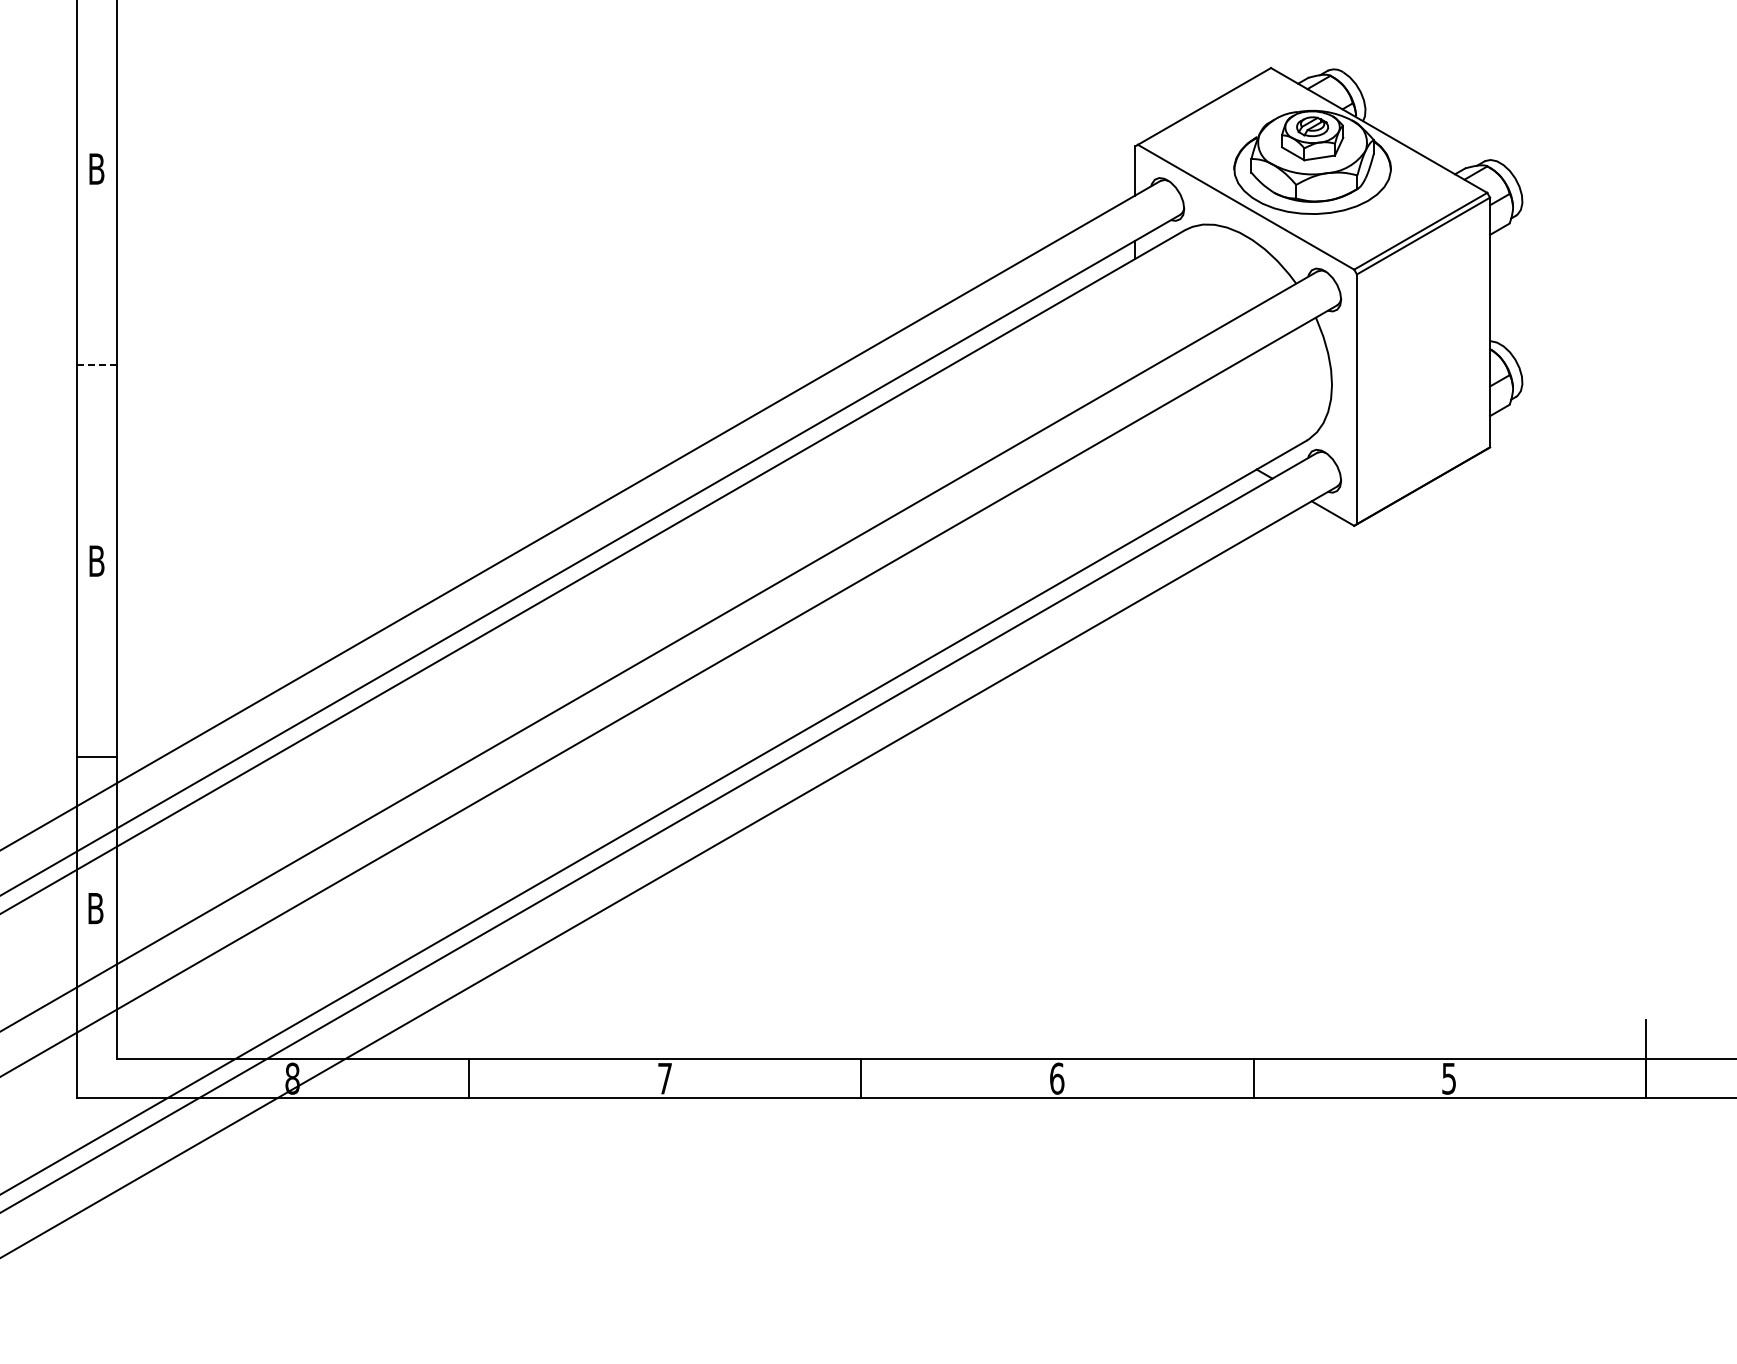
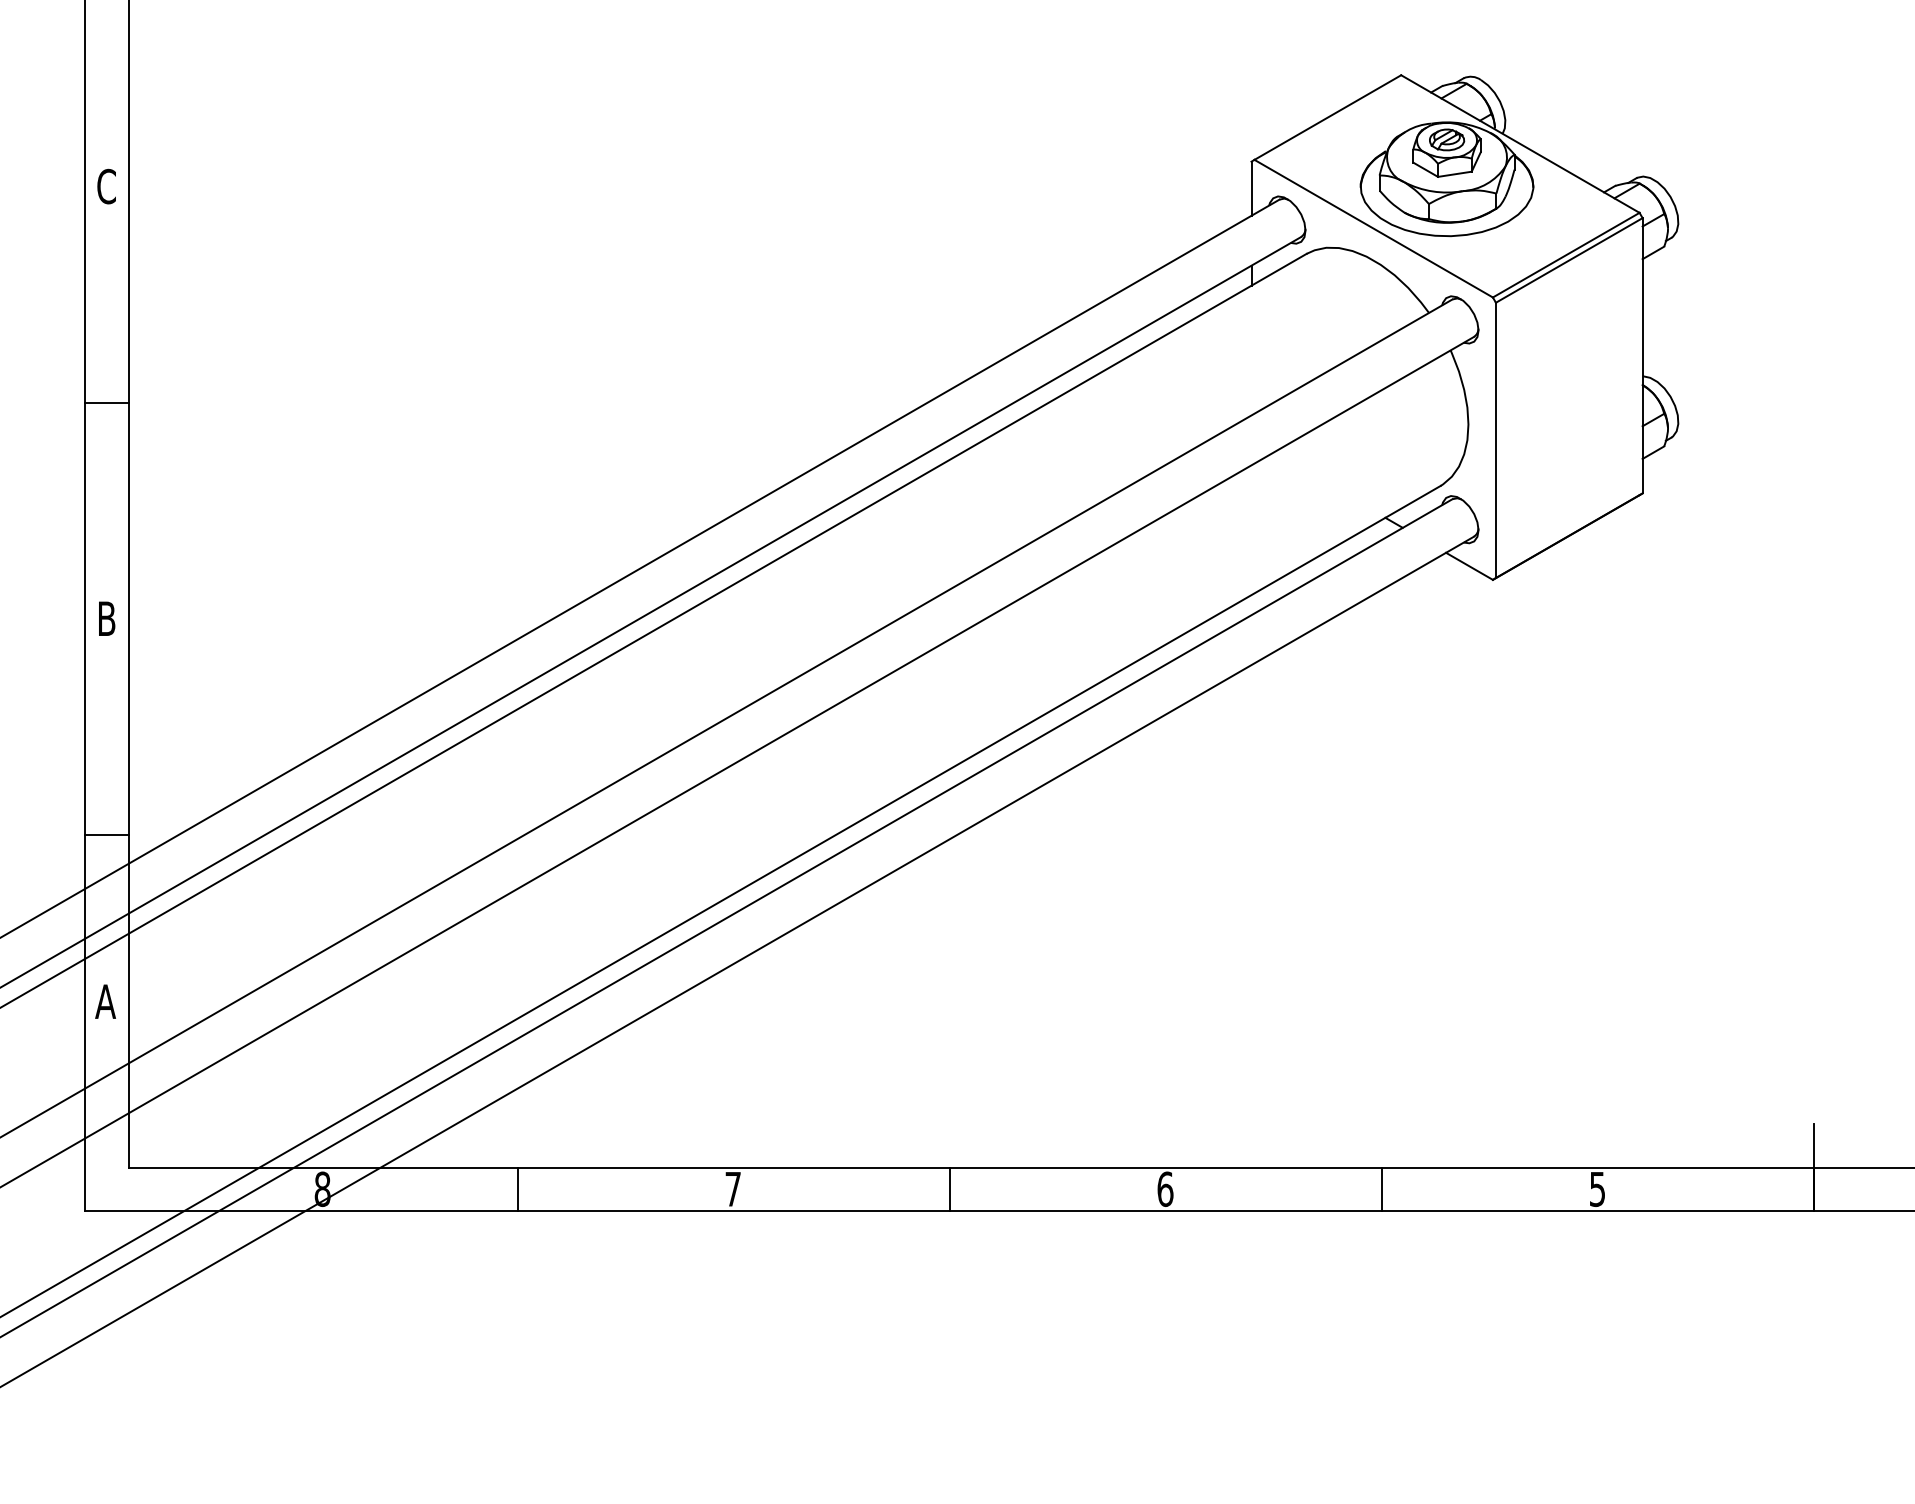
text: (96, 169) -> (106, 187), B -> C
line: (96, 365) -> (106, 403), dashed -> solid
text: (95, 908) -> (105, 1001), B -> A

